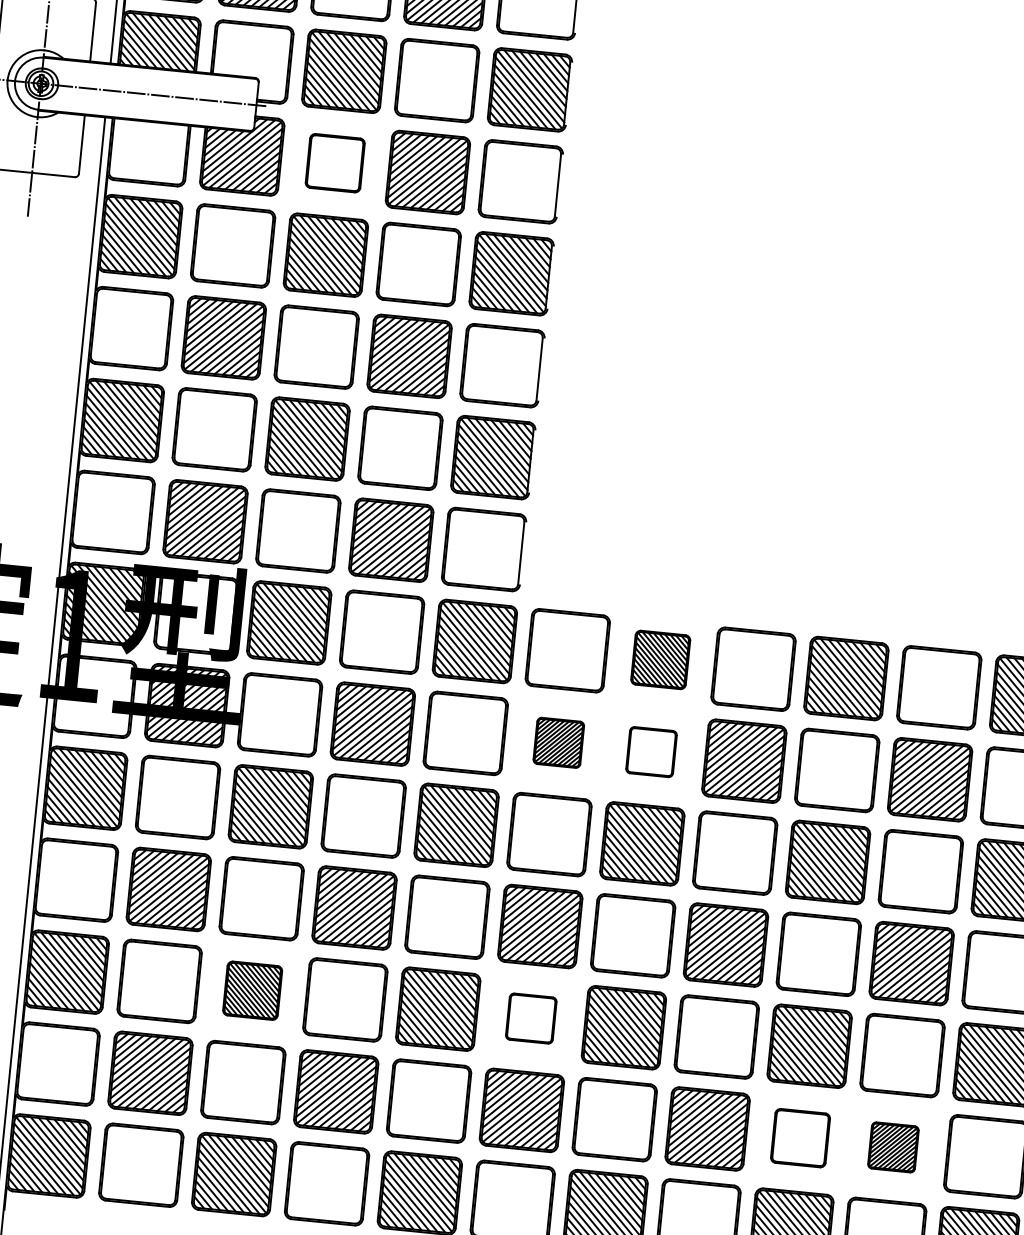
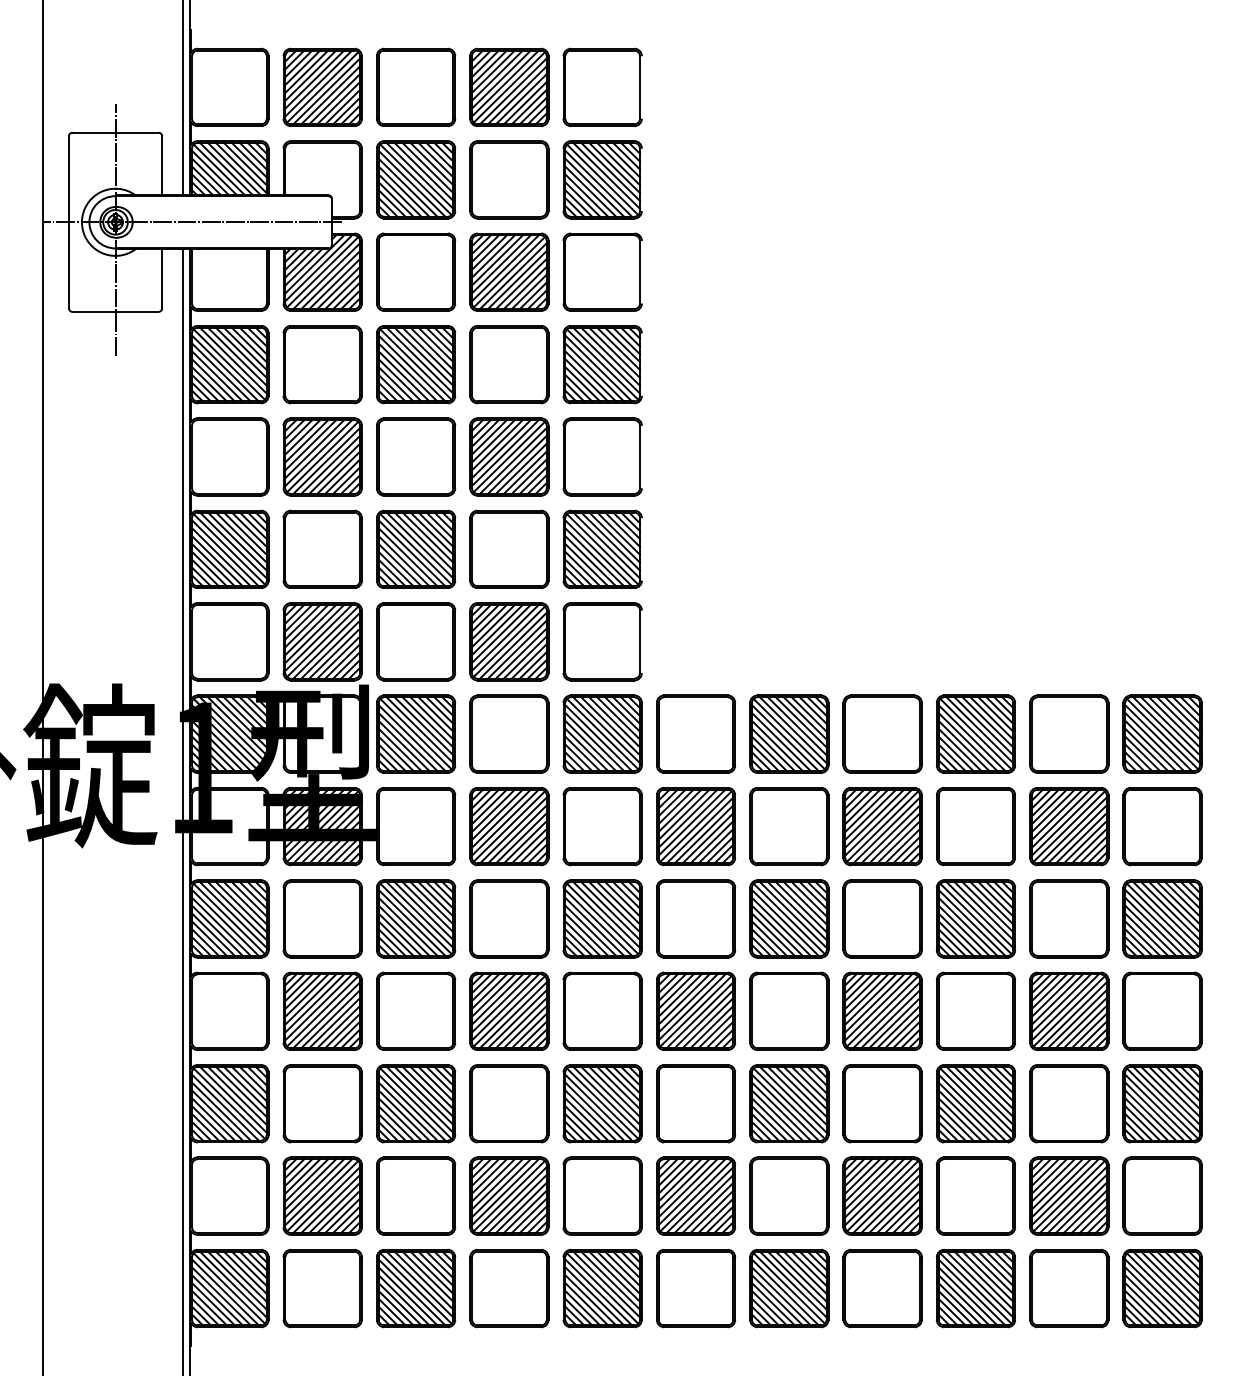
part: (335, 162) -> (416, 271), size x1.43
part: (660, 659) -> (789, 733), size x1.43
part: (559, 742) -> (696, 826), size x1.67
part: (651, 751) -> (789, 826), size x1.67
part: (252, 990) -> (416, 1103), size x1.43
part: (531, 1018) -> (696, 1103), size x1.67
part: (800, 1137) -> (975, 1195), size x1.43
part: (893, 1146) -> (1069, 1195), size x1.67

